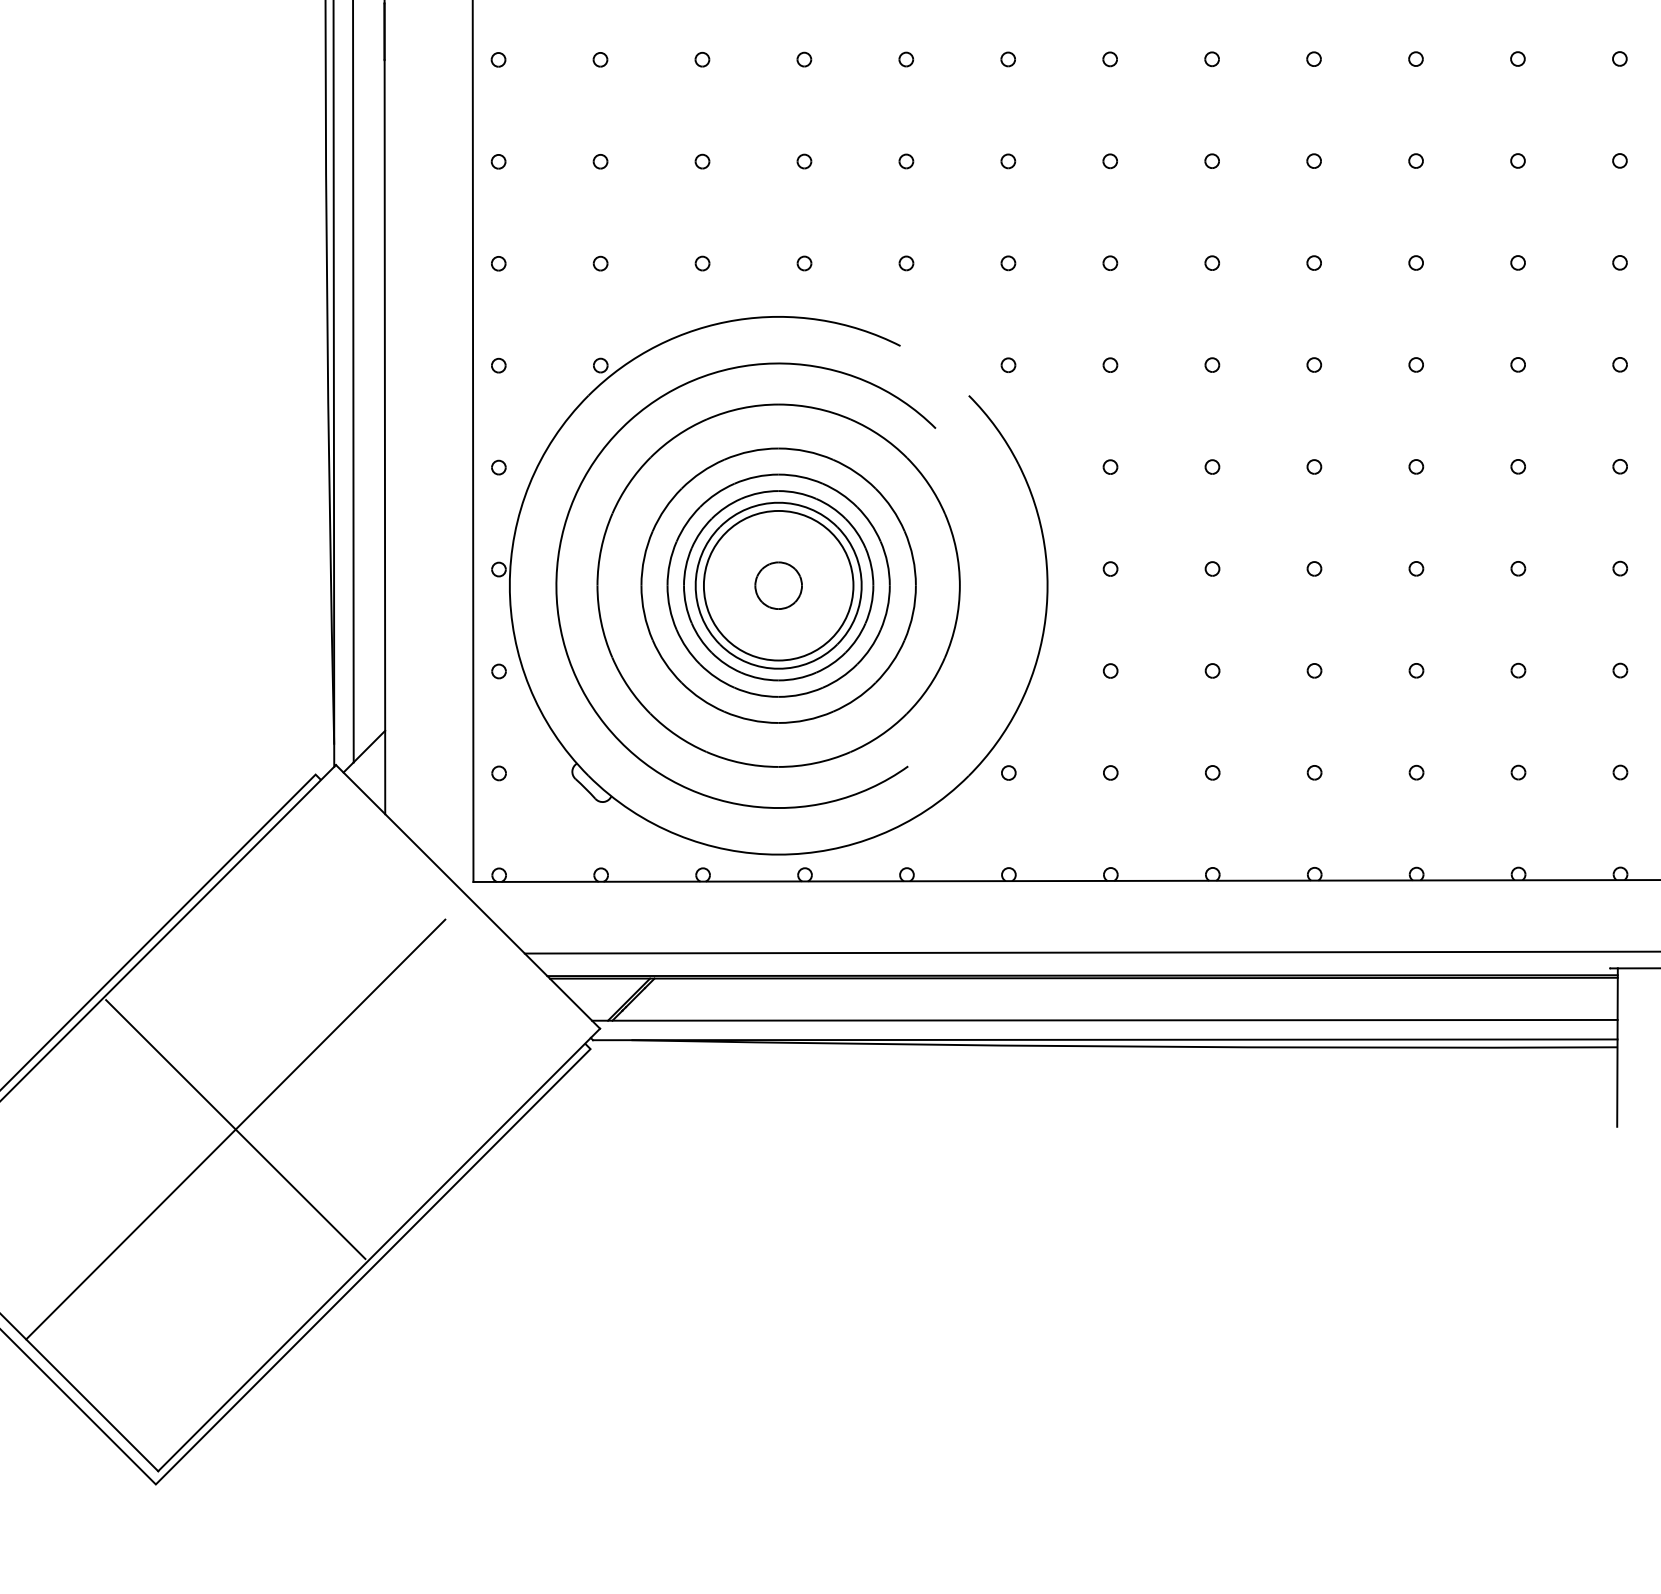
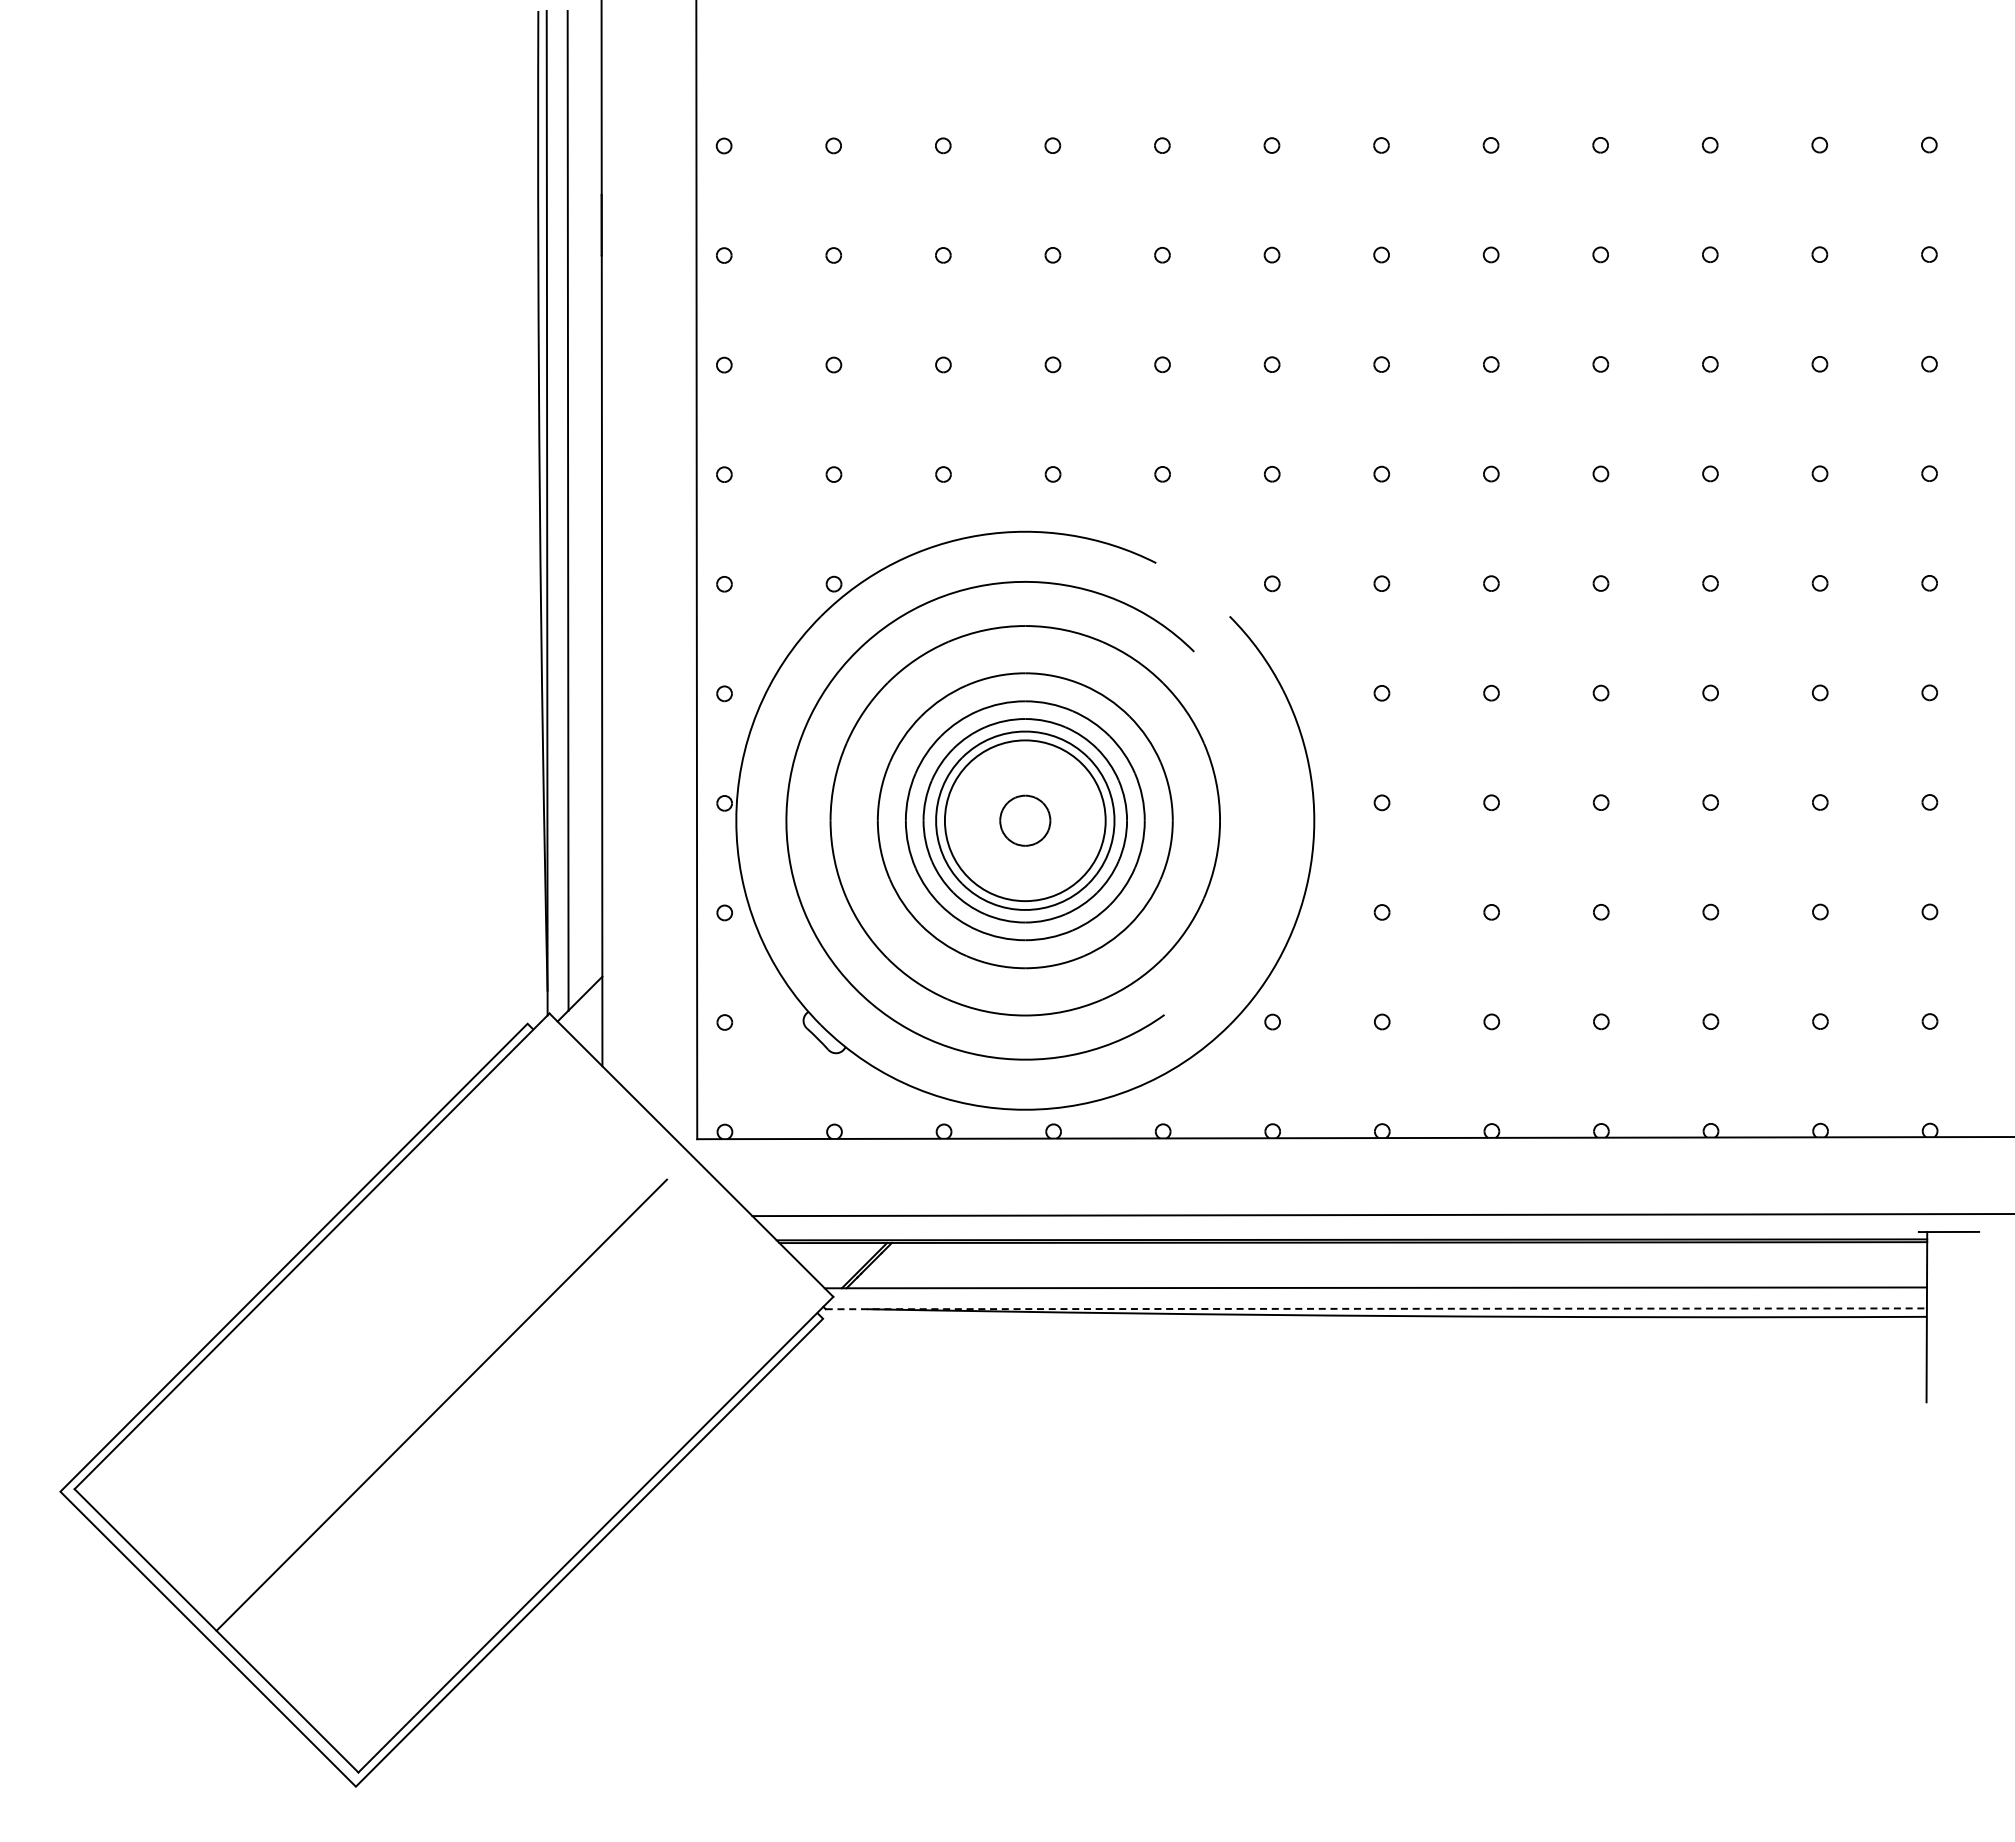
line: (1105, 1039) -> (1376, 1308), solid -> dashed
line: (235, 1129) -> (441, 1405), removed

